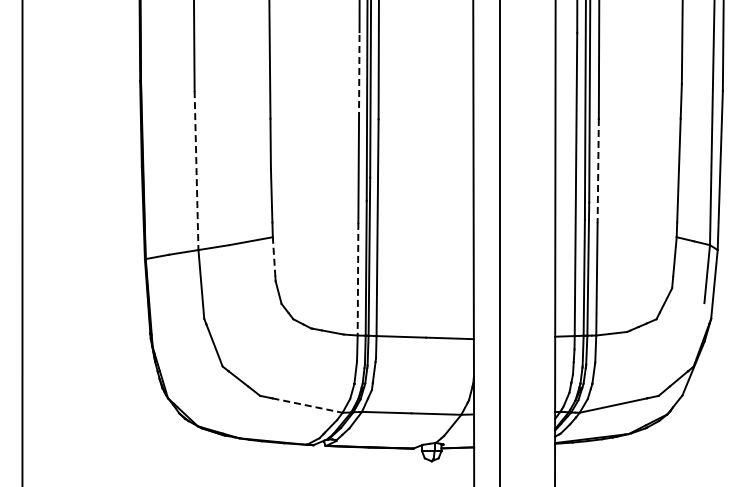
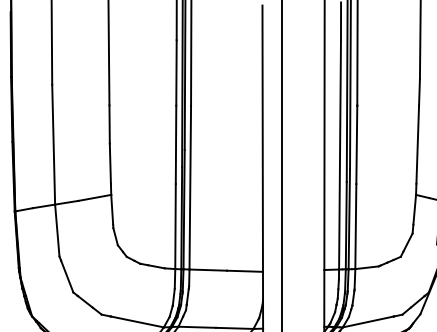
line: (359, 75) -> (176, 72), dashed -> solid
line: (598, 170) -> (357, 144), dashed -> solid
line: (196, 171) -> (53, 145), dashed -> solid
line: (274, 256) -> (112, 209), dashed -> solid
line: (358, 279) -> (175, 226), dashed -> solid
line: (307, 405) -> (137, 321), dashed -> solid

